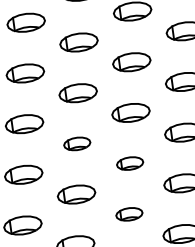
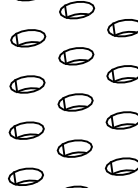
part: (76, 143) -> (26, 84), size x1.43
part: (129, 163) -> (74, 102), size x1.43
part: (129, 214) -> (74, 148), size x1.43

